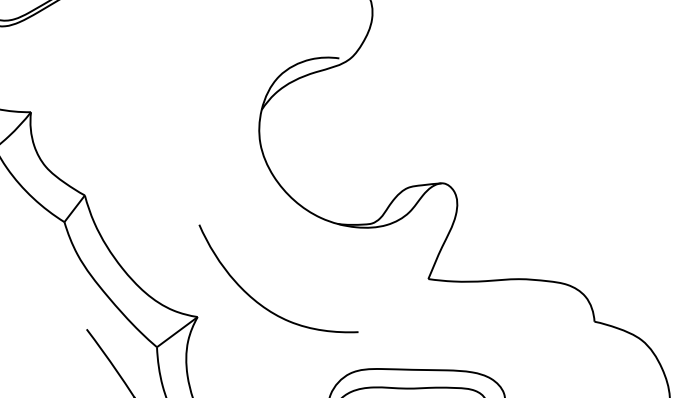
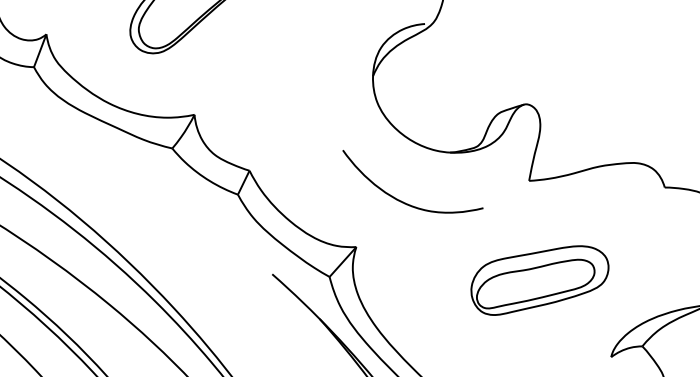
curve: (261, 303) -> (403, 201), moved

